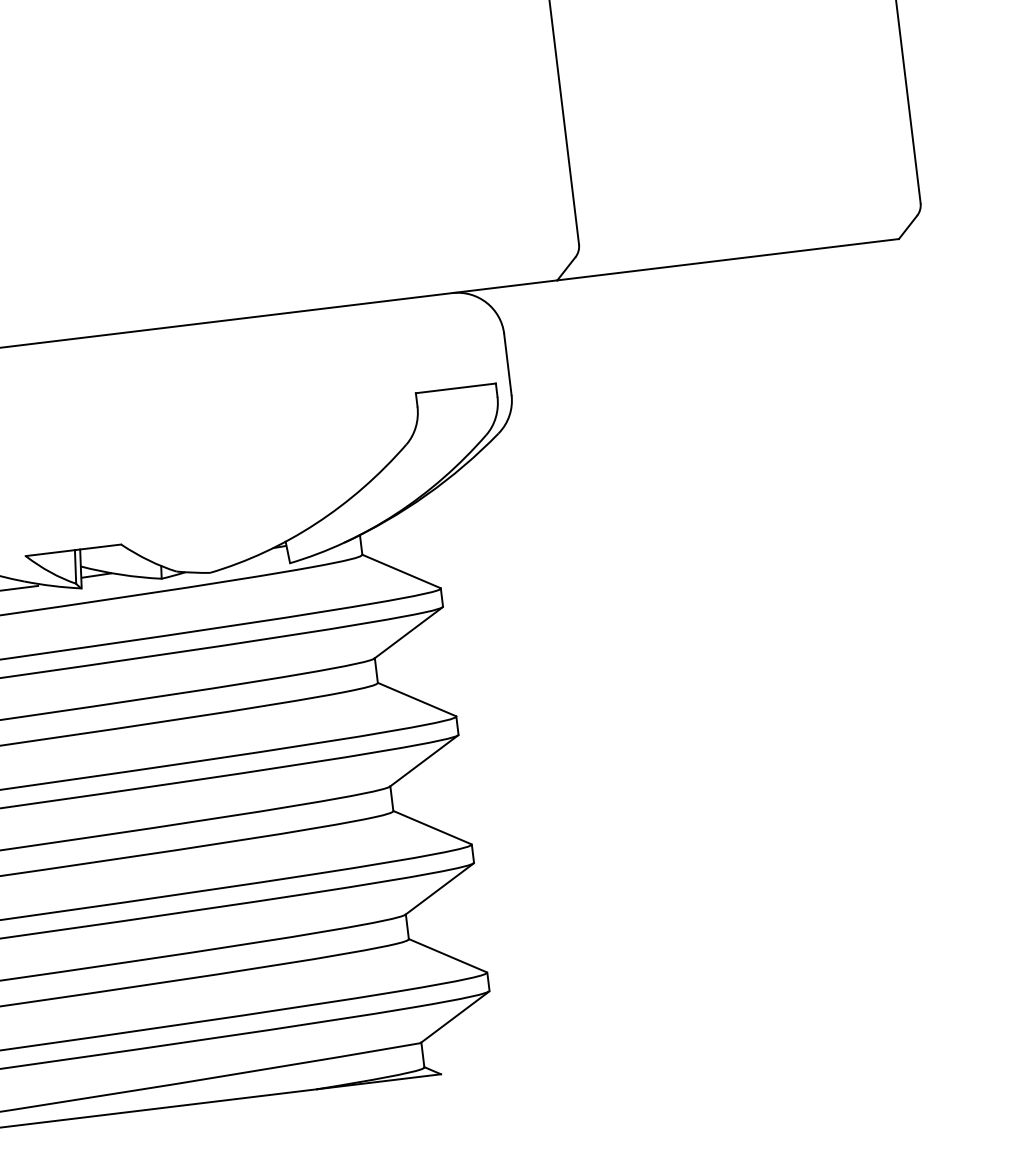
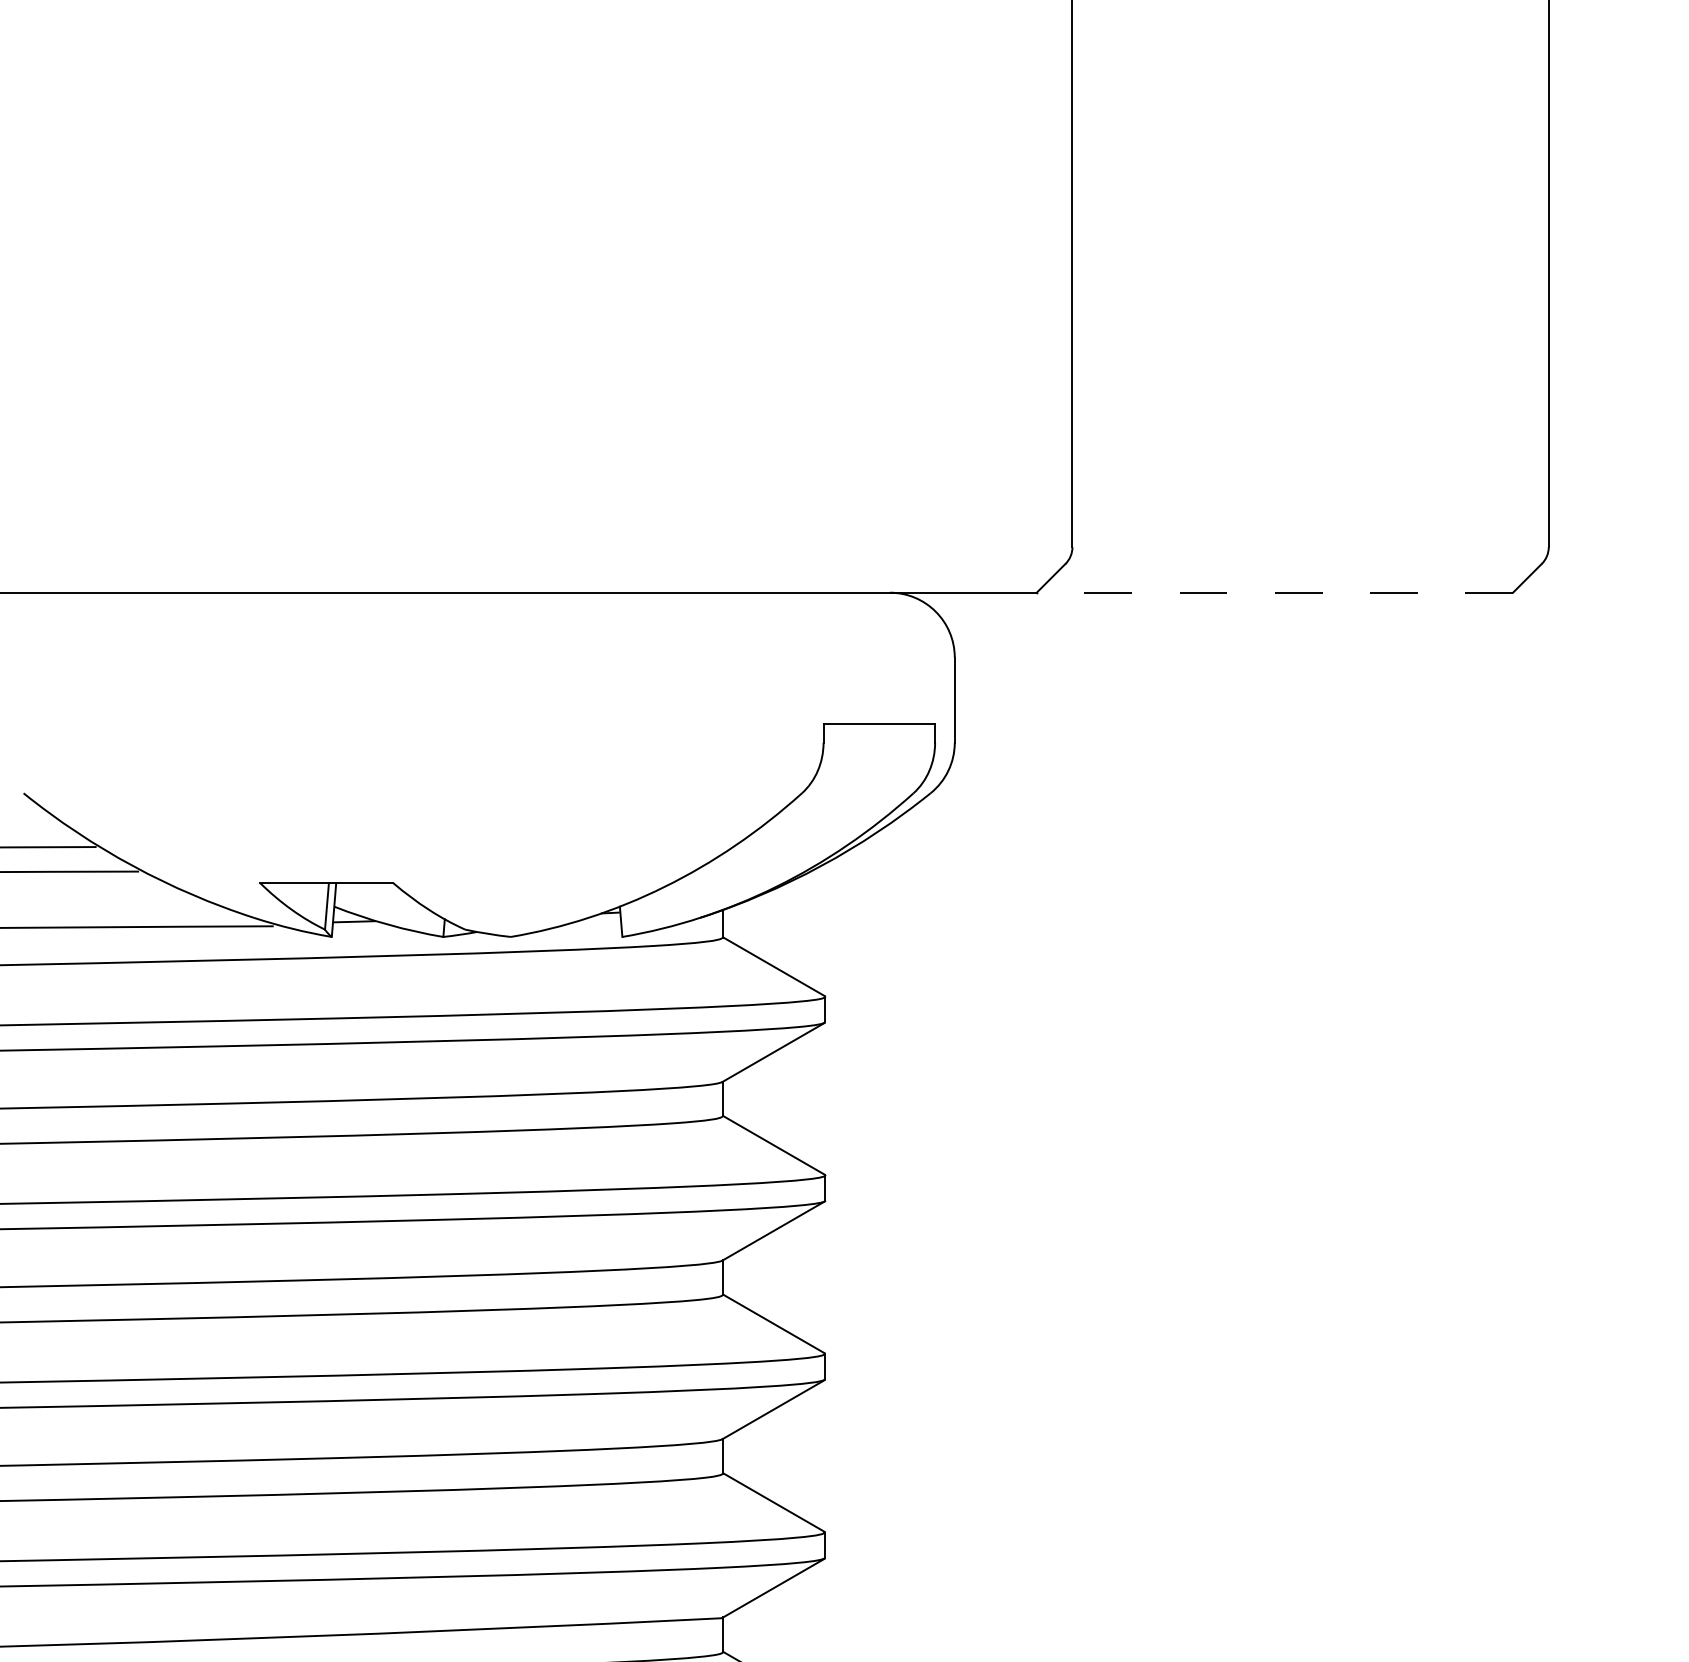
line: (727, 259) -> (1274, 592), solid -> dashed

